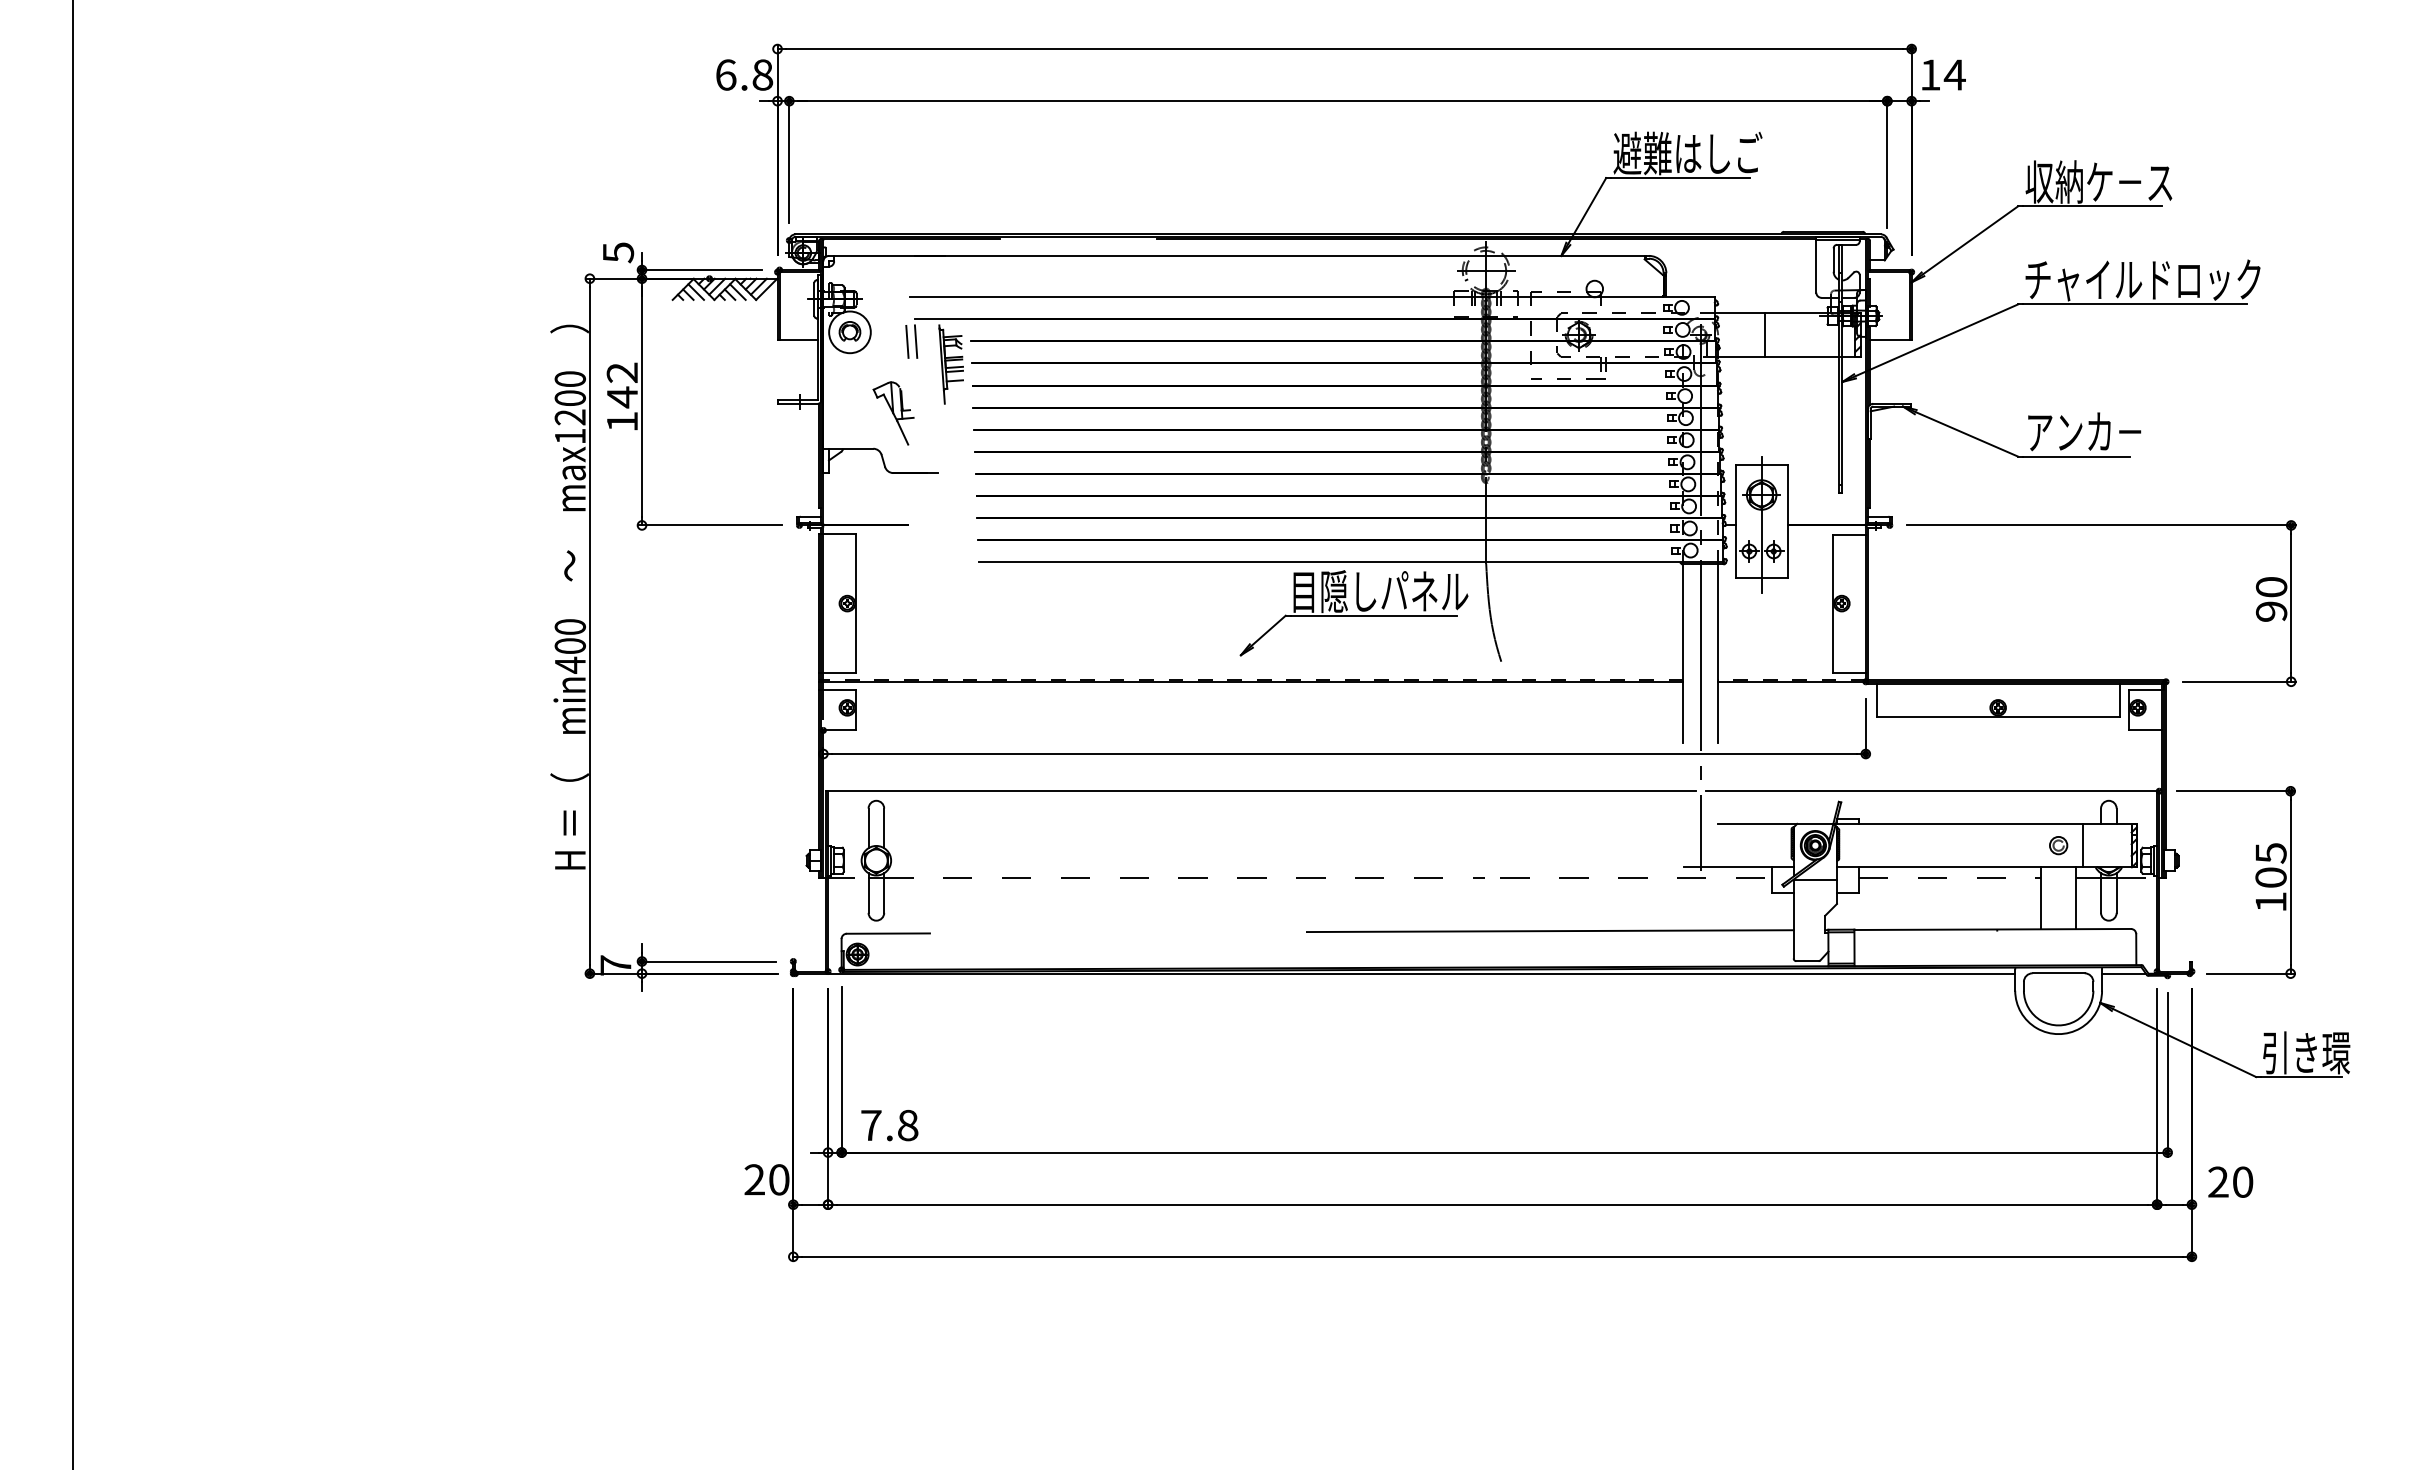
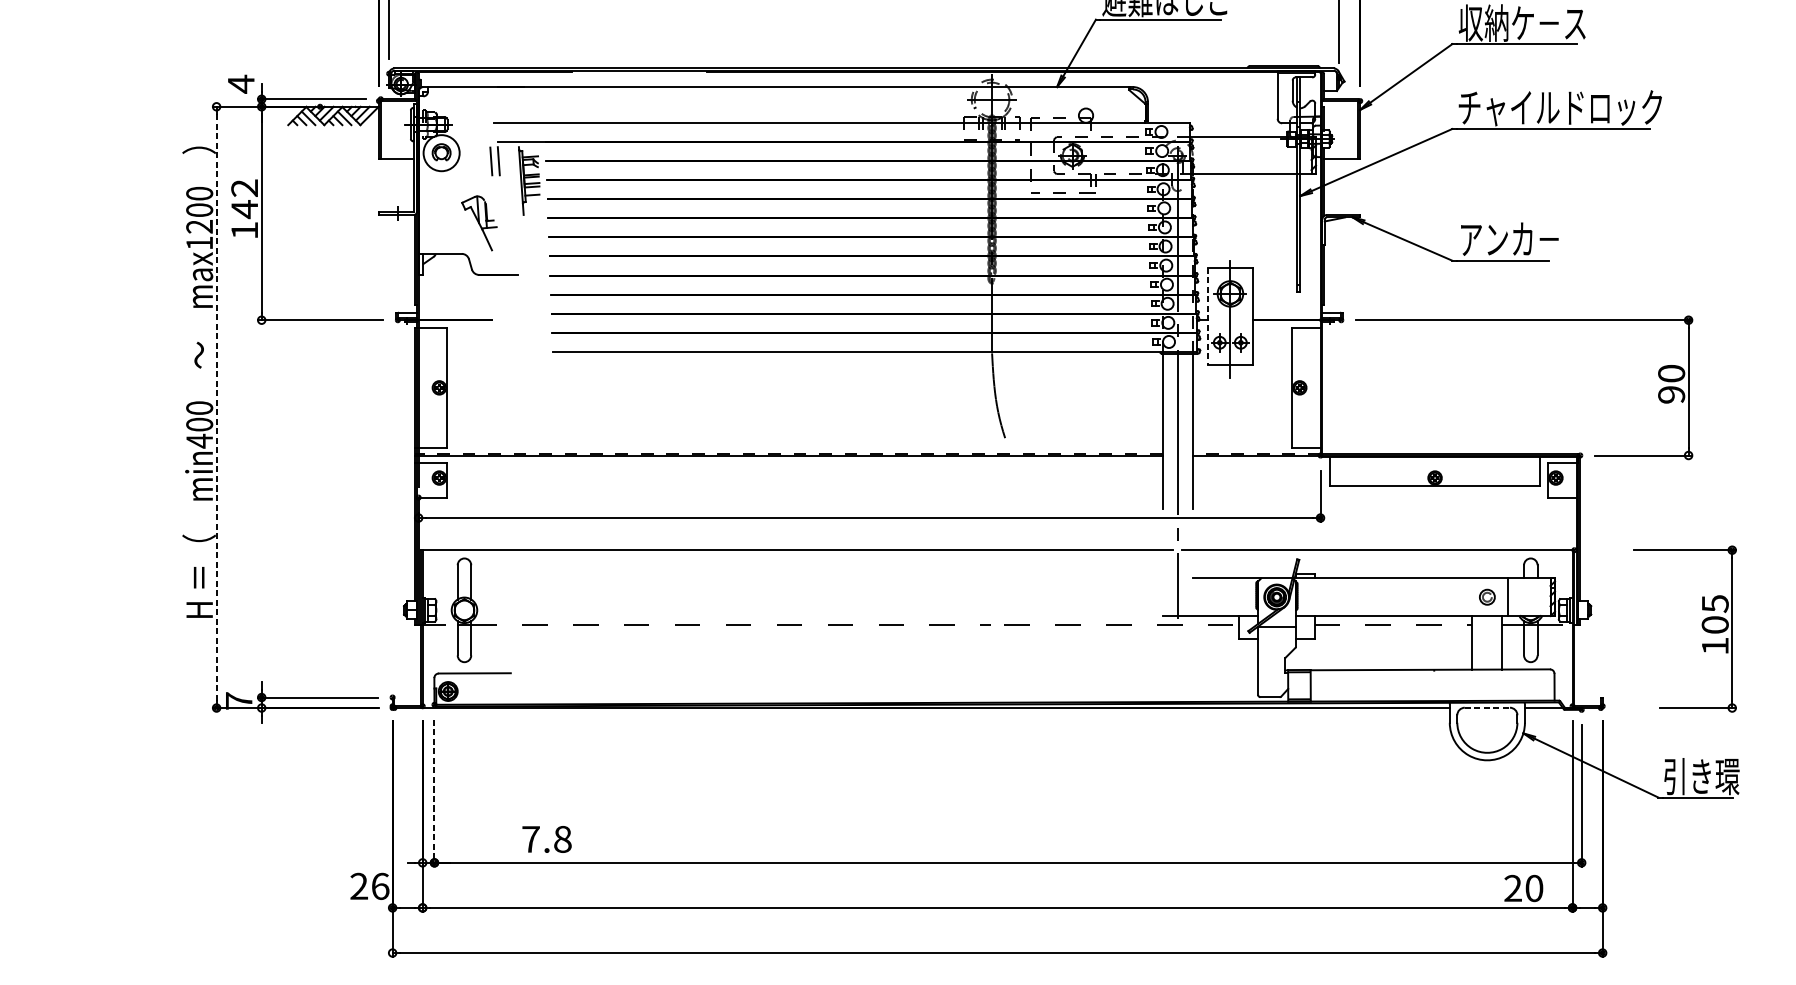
text: (618, 252) -> (241, 84), 5 -> 4
line: (1765, 334) -> (1233, 155), removed
line: (1735, 521) -> (1207, 316), solid -> dashed
part: (1353, 613) -> (877, 396), removed
line: (589, 626) -> (216, 407), solid -> dashed
part: (2255, 880) -> (1701, 627), moved
line: (1549, 931) -> (1046, 671), removed
line: (2059, 973) -> (1488, 707), solid -> dashed
line: (841, 1072) -> (434, 793), solid -> dashed
text: (889, 1125) -> (546, 839), moved
text: (779, 1179) -> (380, 886), 20 -> 26
text: (2230, 1181) -> (1523, 887), moved

